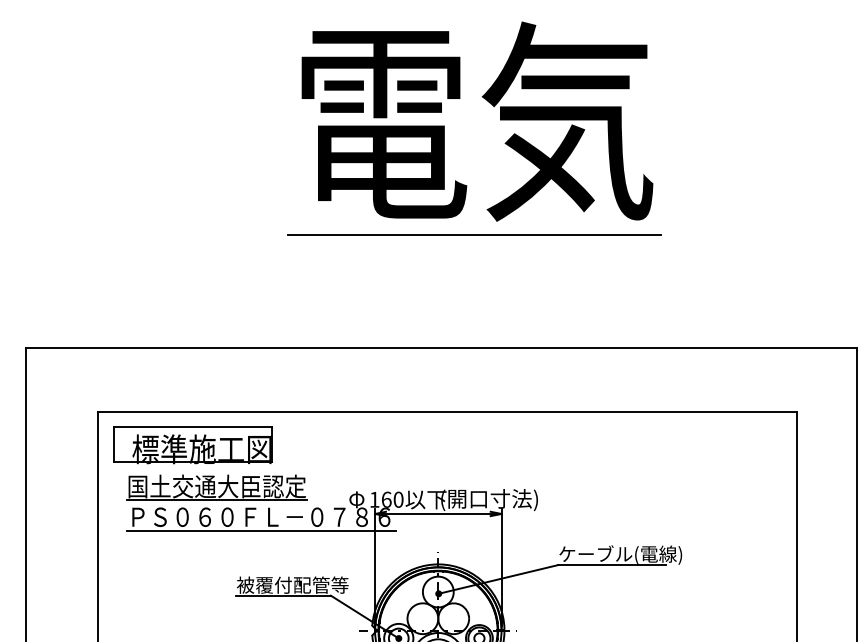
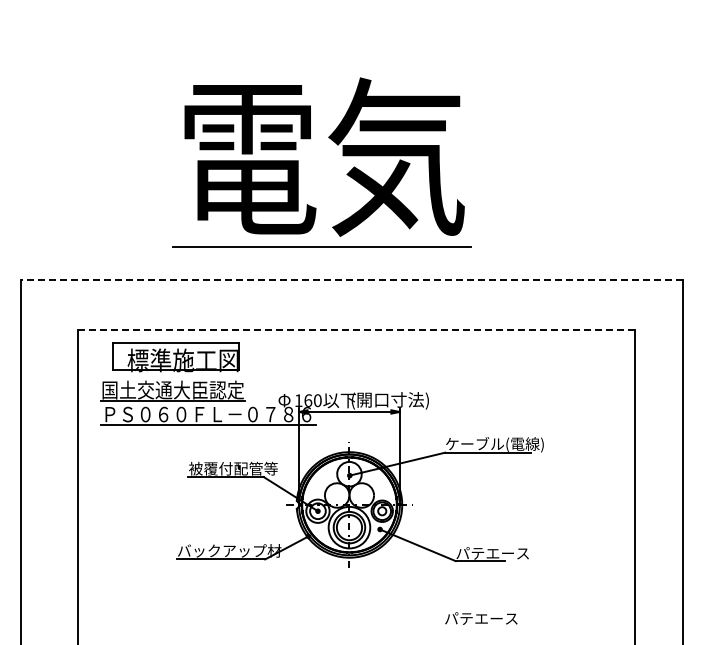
part: (499, 119) -> (342, 155), moved
line: (440, 347) -> (351, 279), solid -> dashed
line: (447, 411) -> (356, 330), solid -> dashed
part: (192, 445) -> (175, 357), moved

